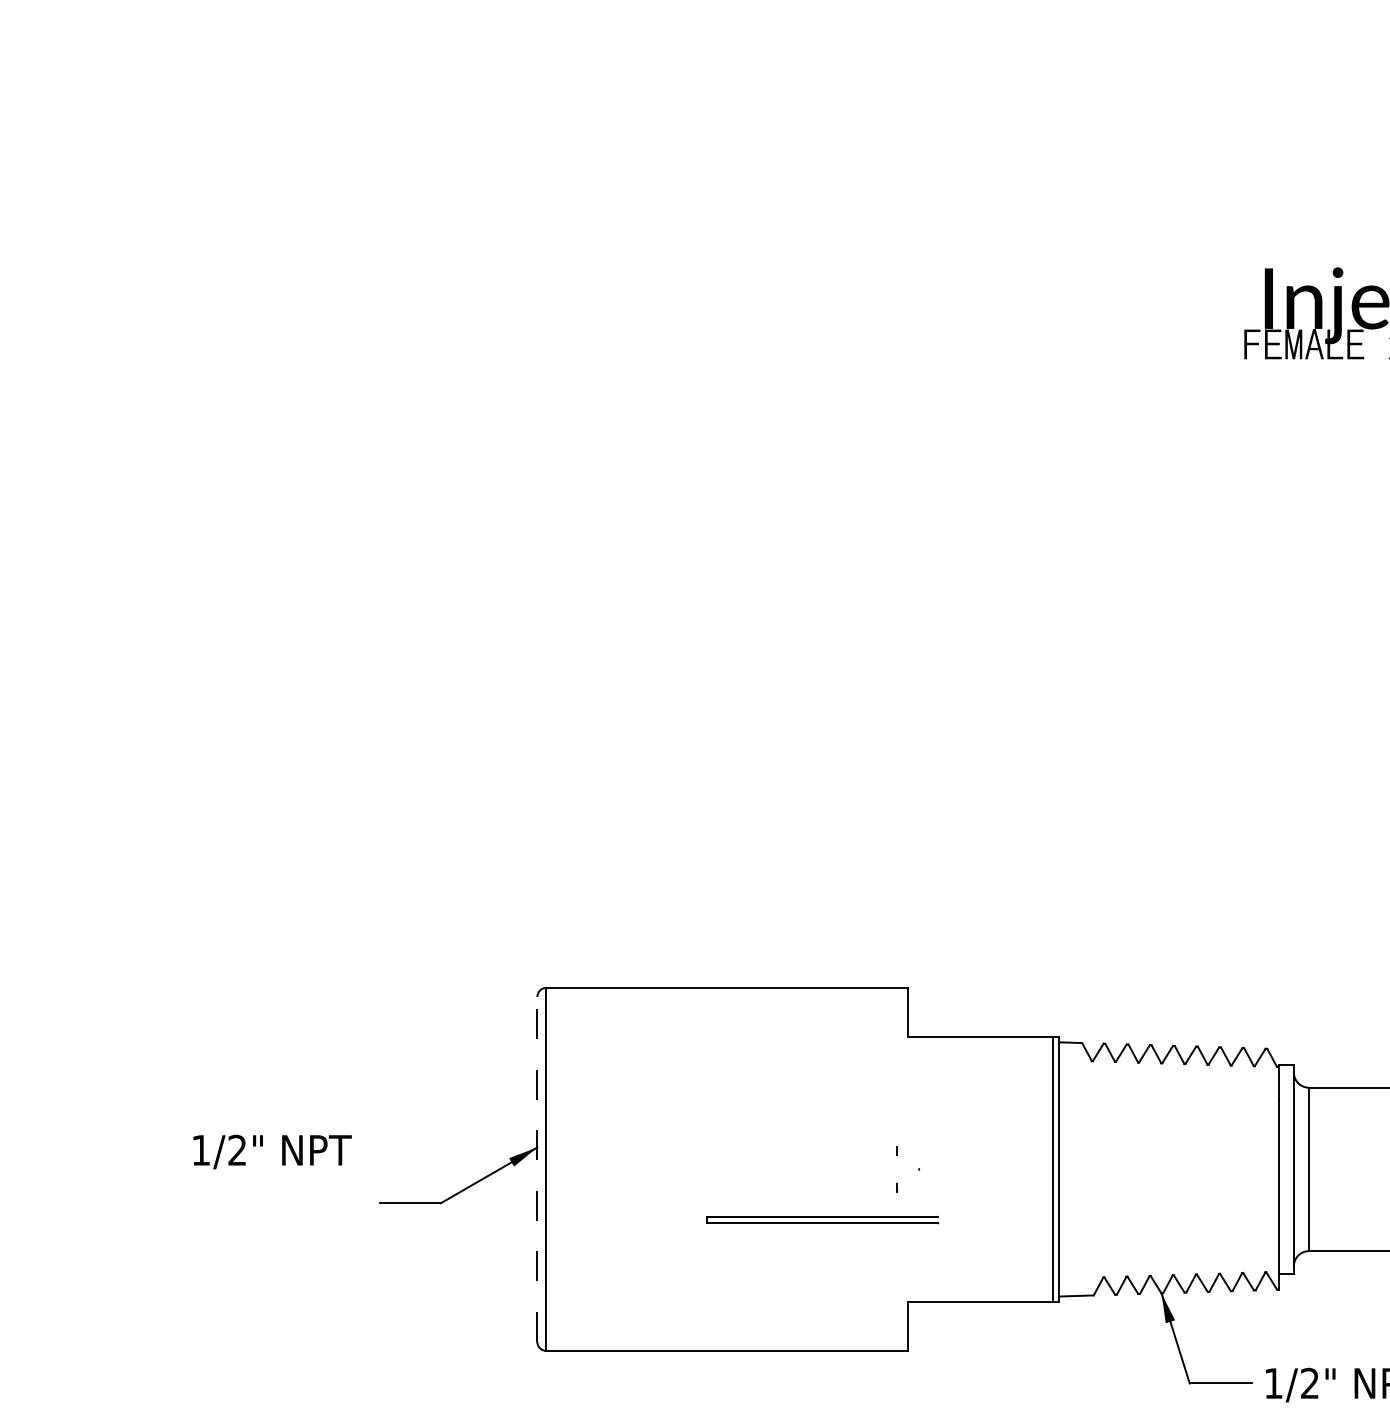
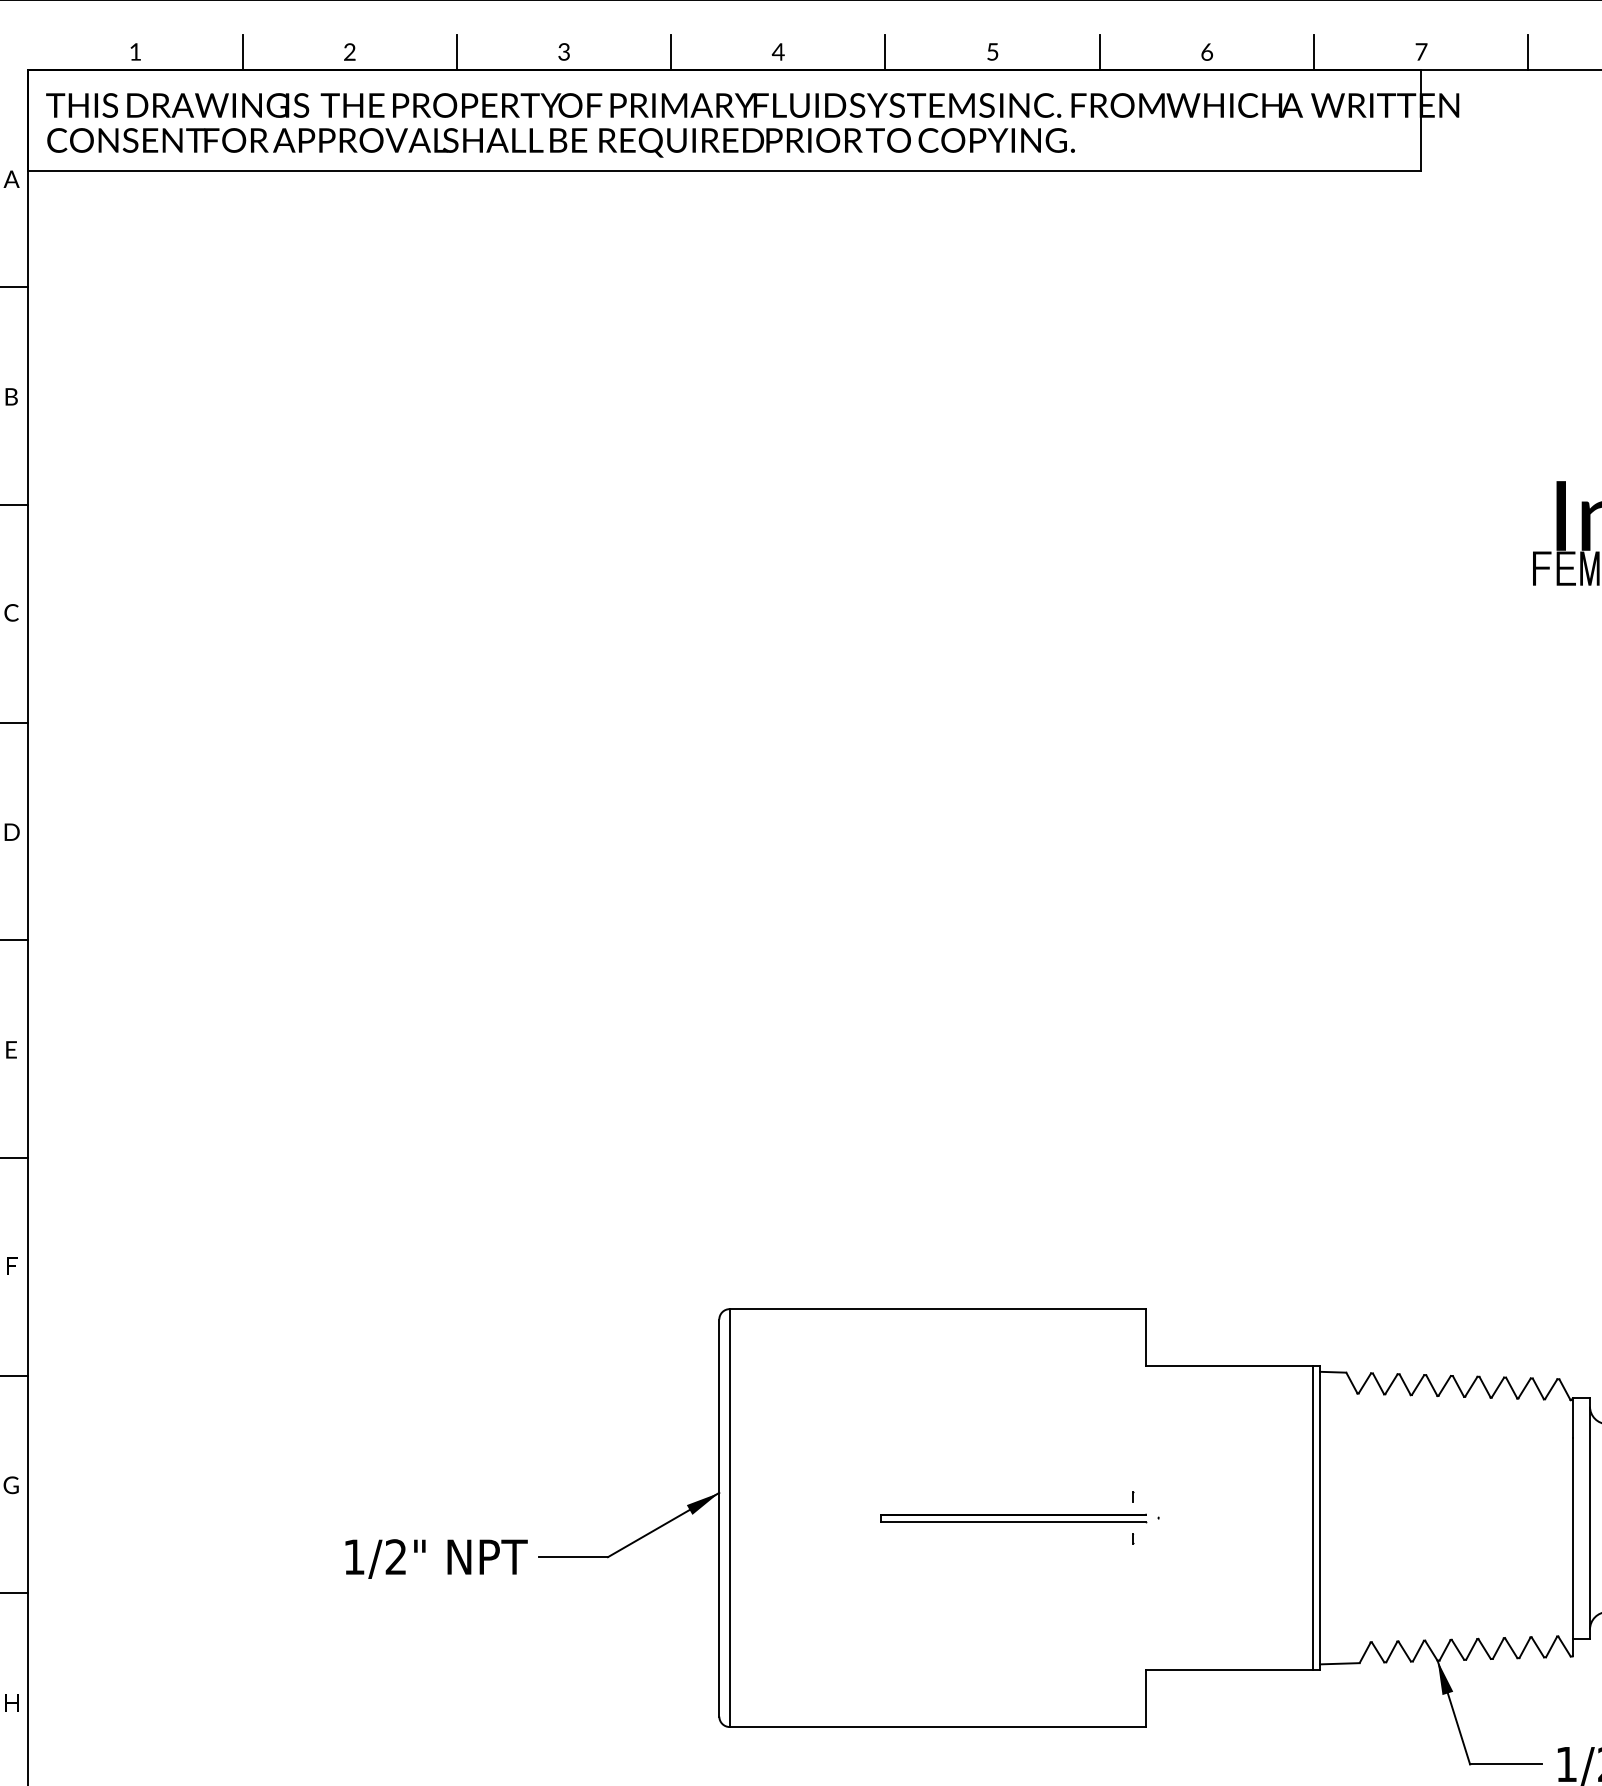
text: (272, 1151) -> (436, 1558), moved
line: (537, 1169) -> (719, 1518), dashed -> solid
part: (822, 1220) -> (1013, 1518), moved

